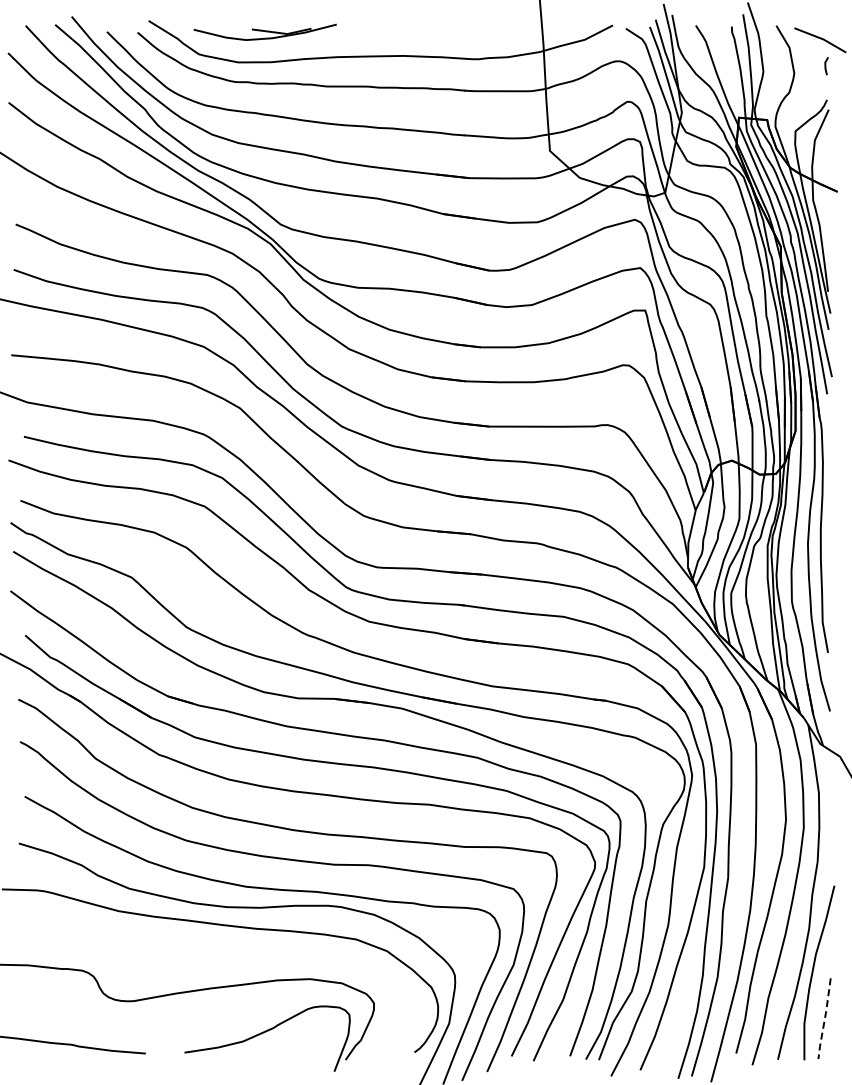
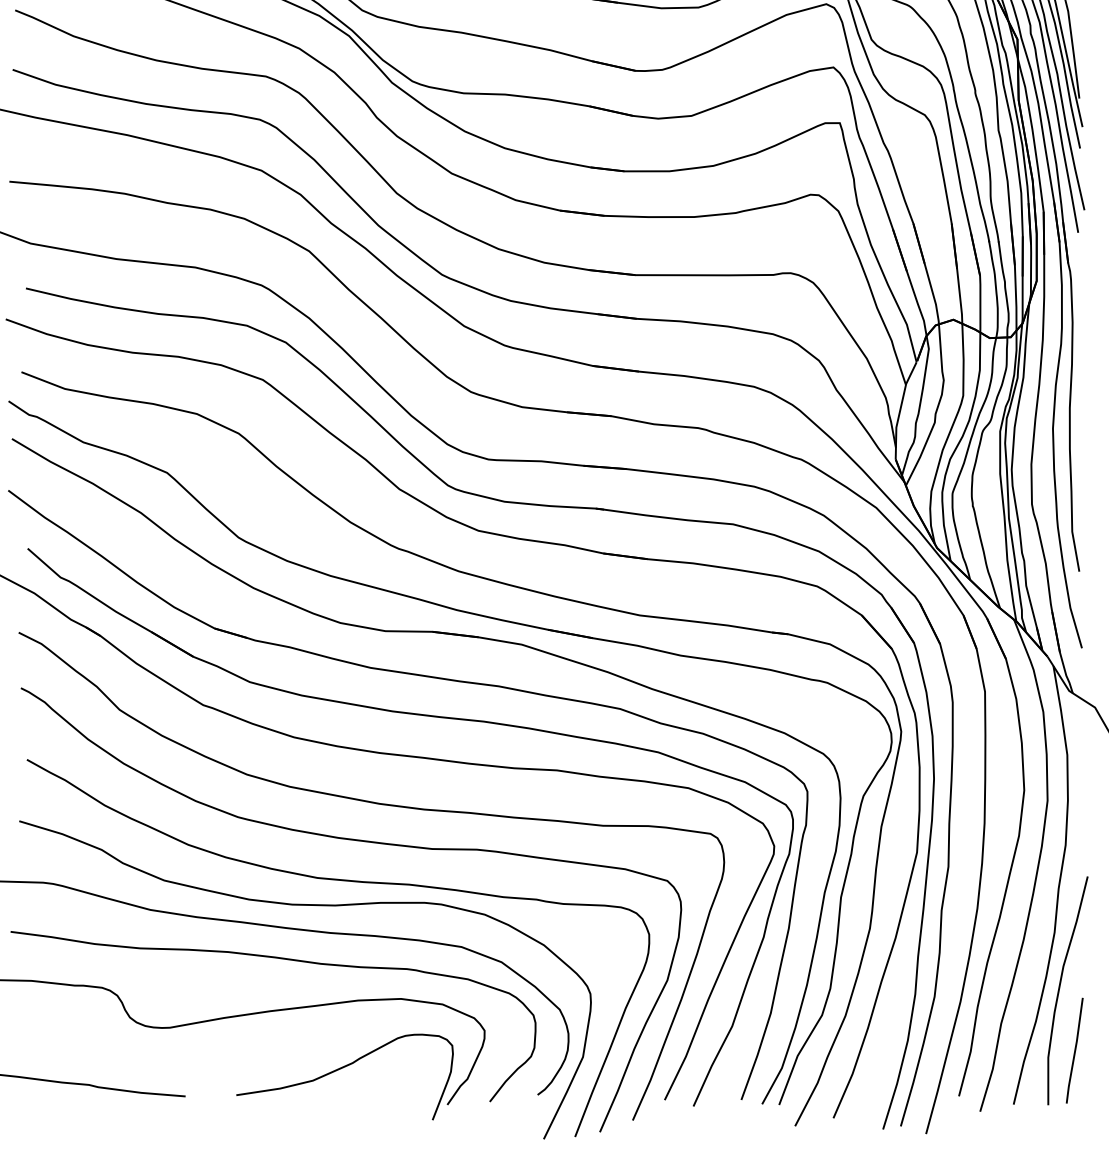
curve: (219, 949) -> (282, 960), added
line: (824, 1019) -> (1074, 1051), dashed -> solid

